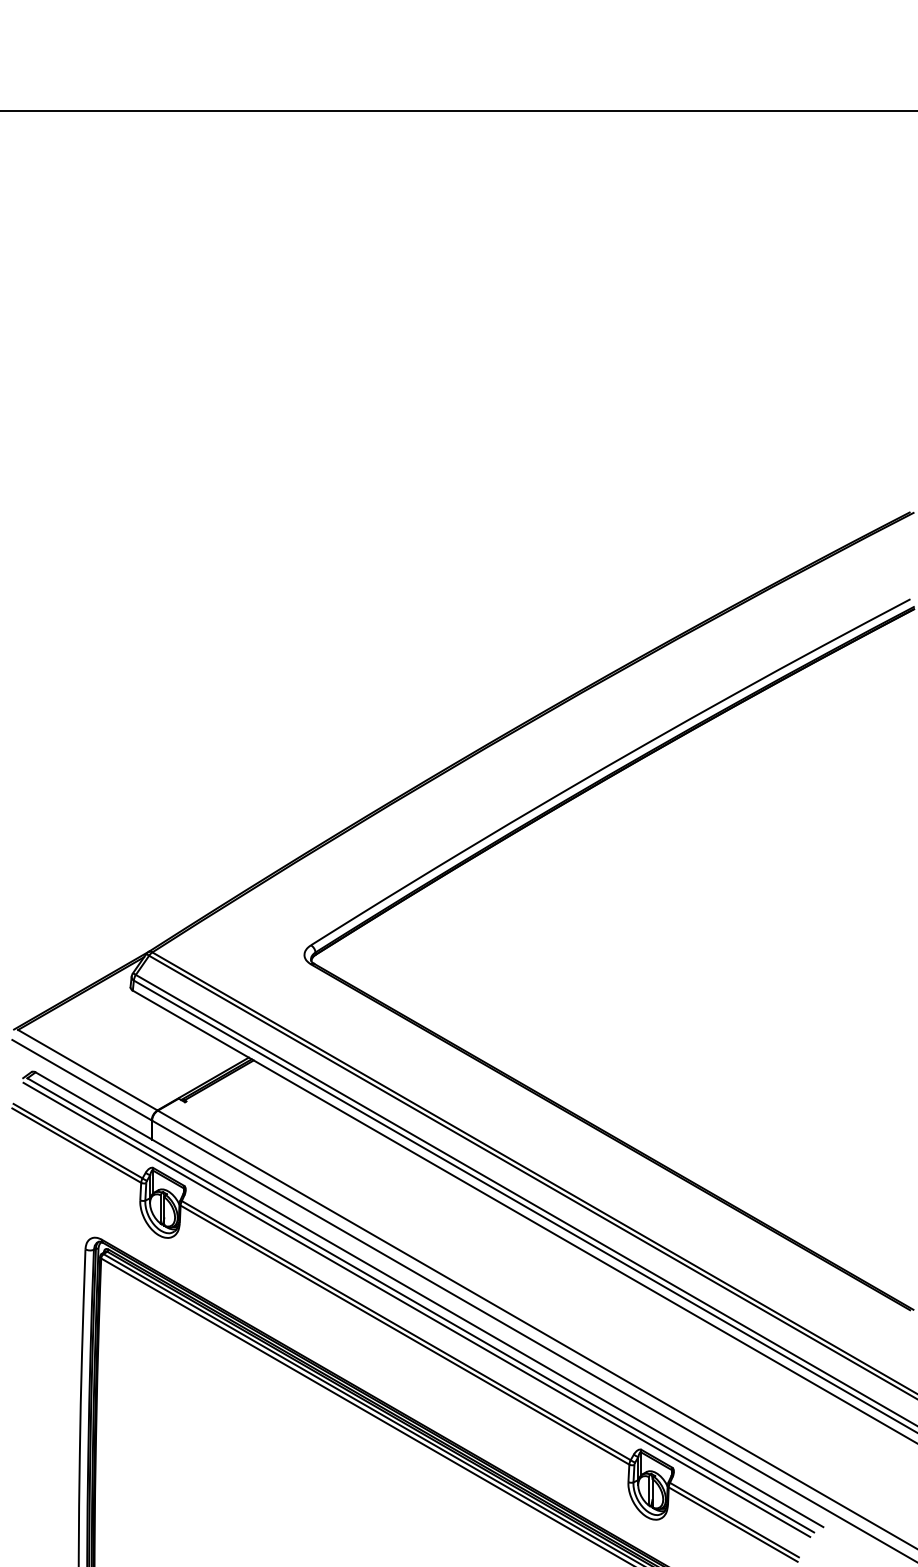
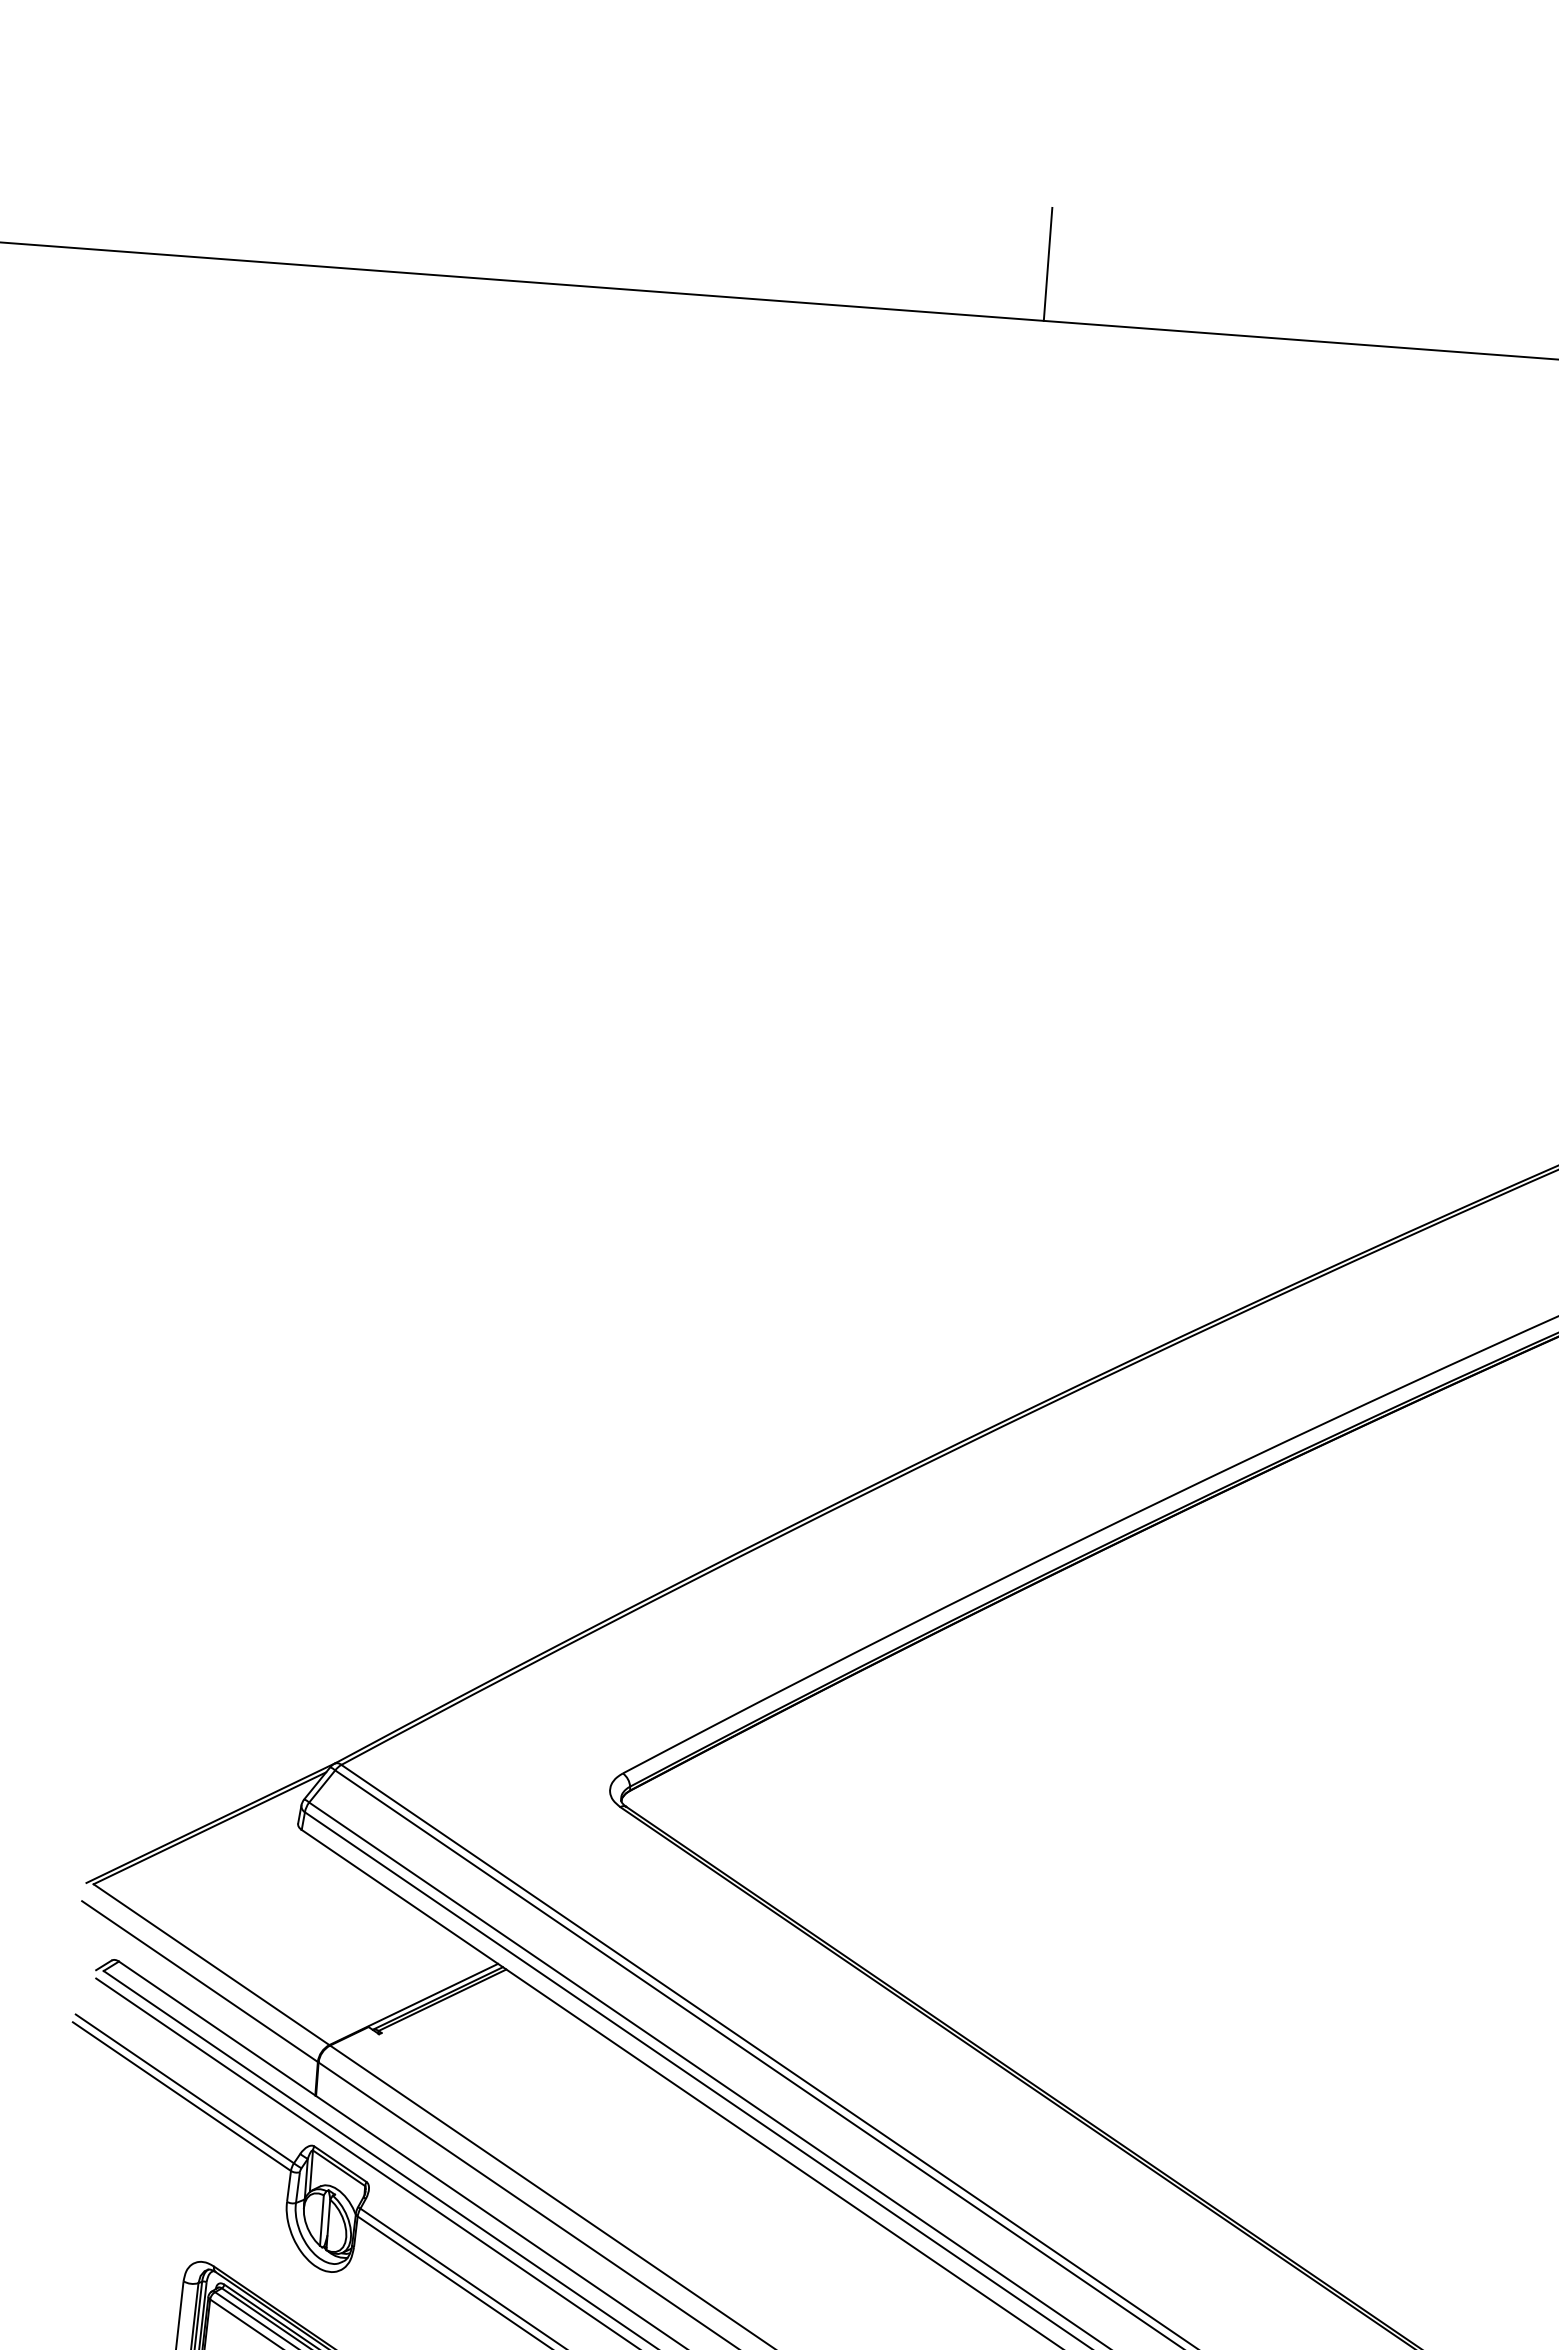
line: (486, 78) -> (1048, 263), added

